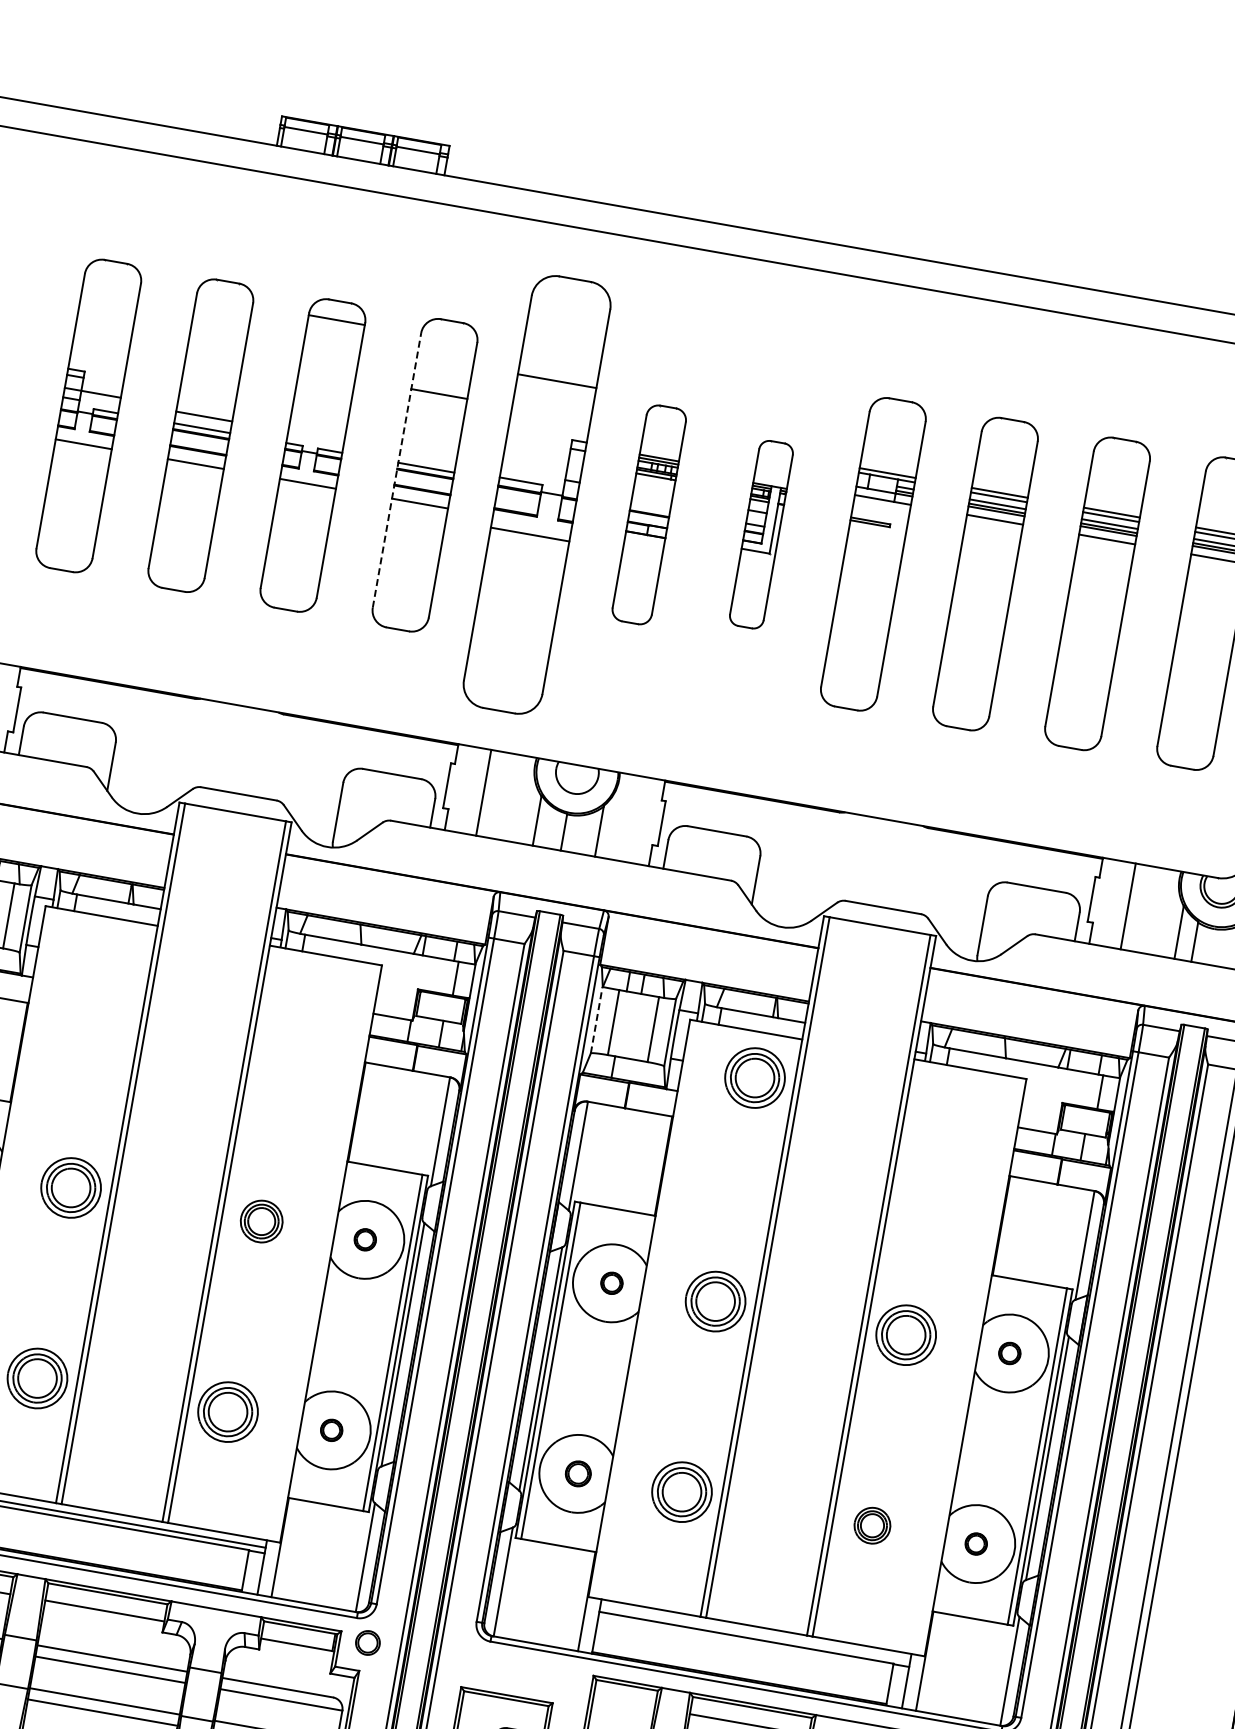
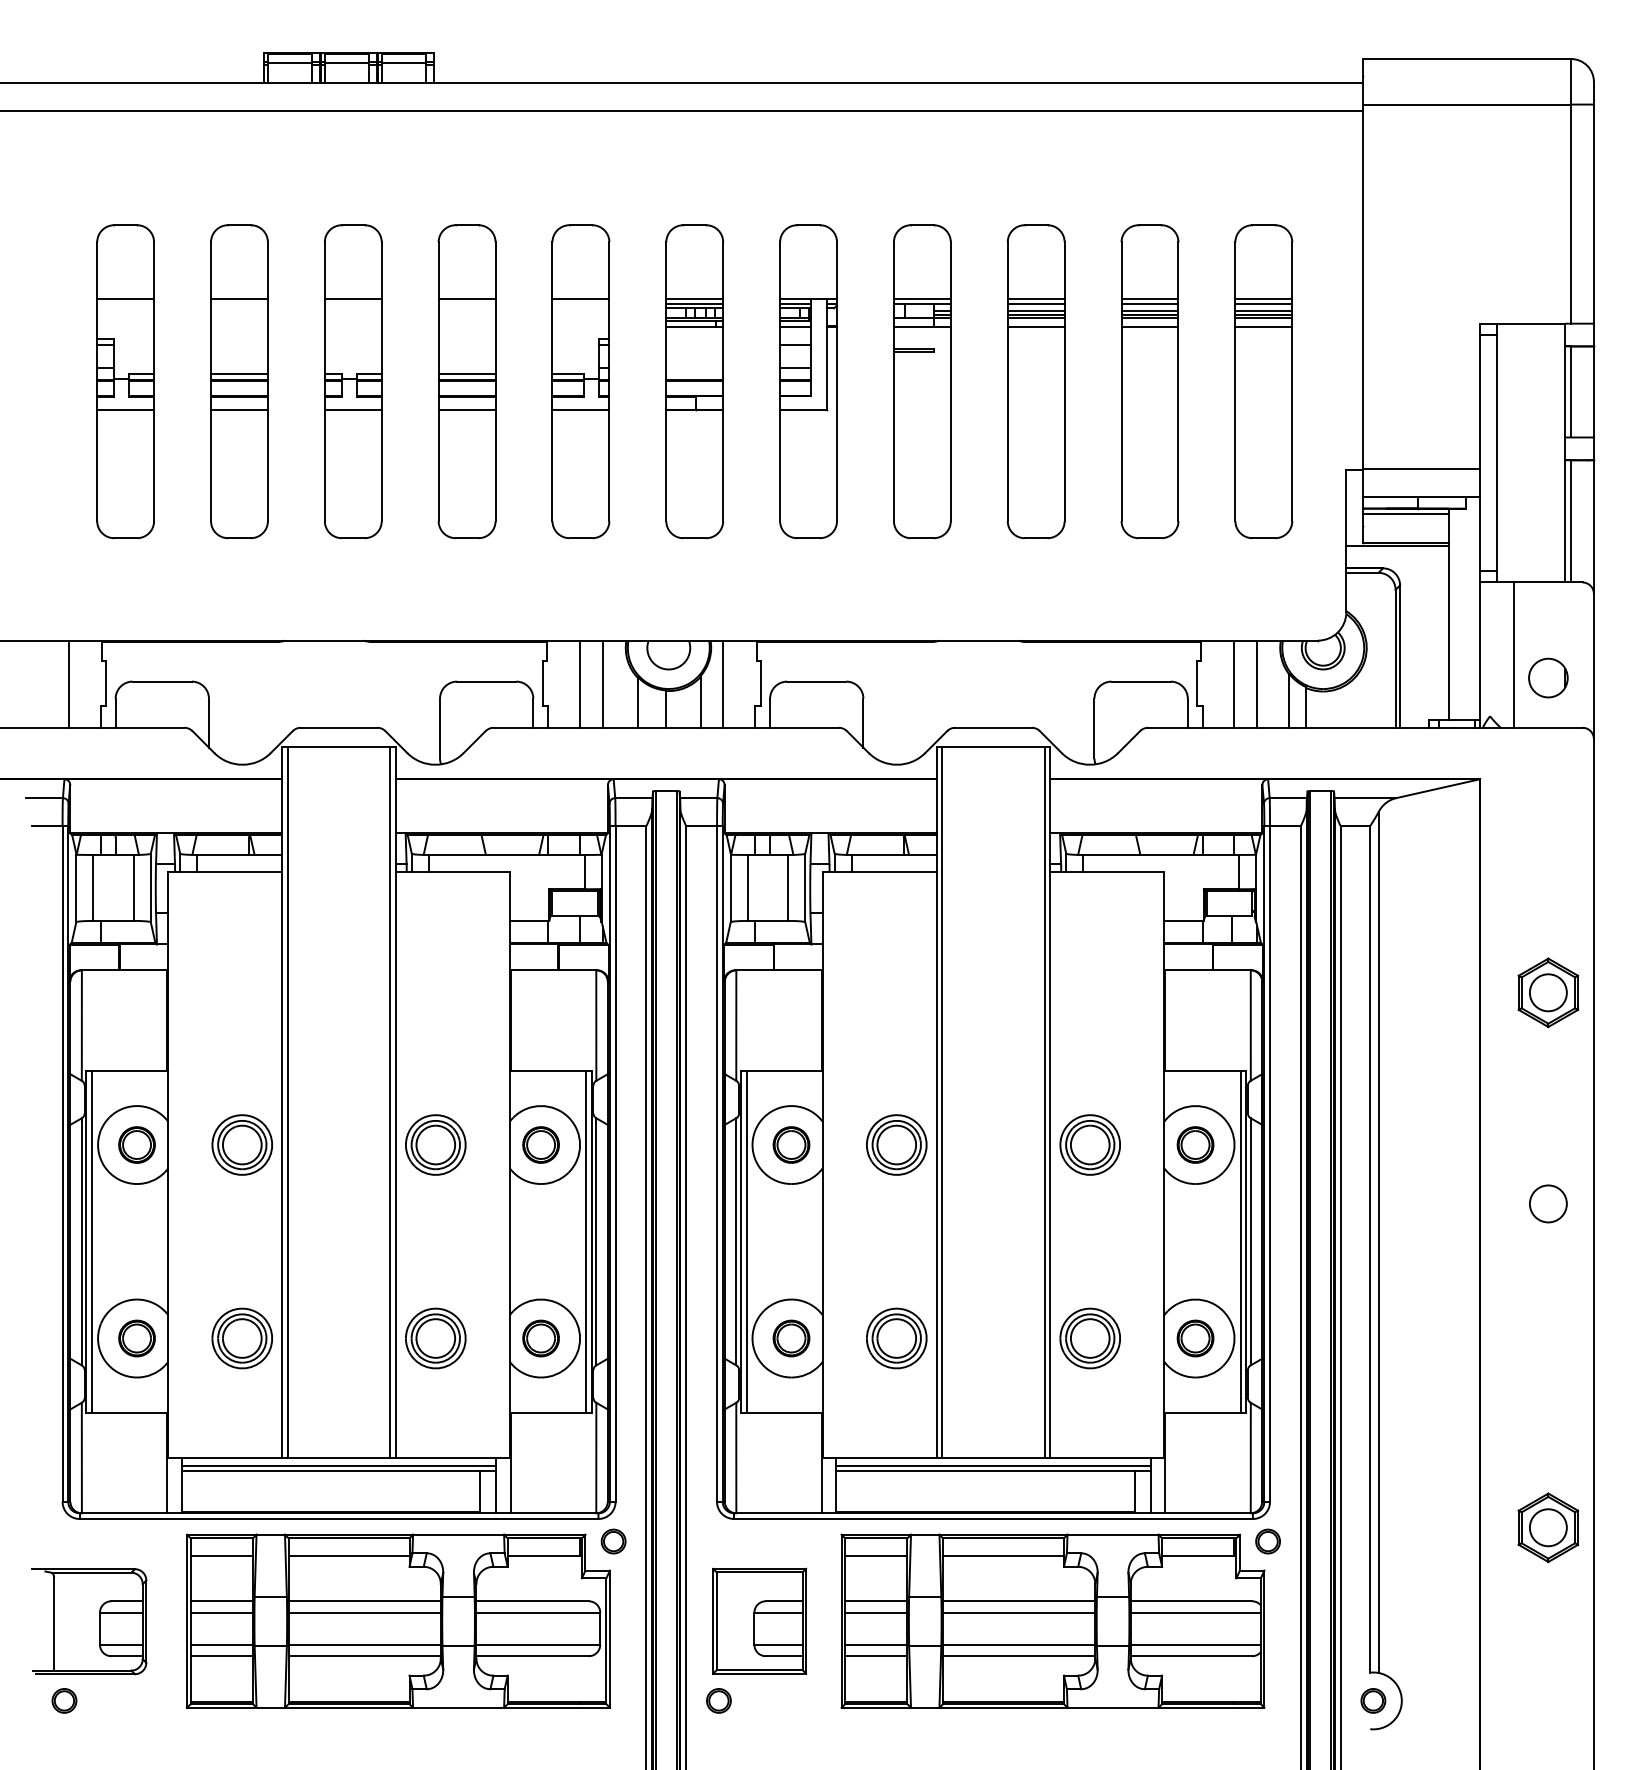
line: (335, 320) -> (352, 299), moved
line: (92, 393) -> (125, 299), moved
line: (204, 416) -> (239, 299), moved
line: (396, 470) -> (438, 381), dashed -> solid
part: (536, 494) -> (580, 381), size x0.71
part: (649, 514) -> (694, 381), size x1.43
part: (761, 534) -> (808, 381), size x1.67
line: (505, 796) -> (602, 683), added
line: (625, 817) -> (723, 683), added
line: (1151, 909) -> (1257, 683), added
line: (596, 1020) -> (730, 888), dashed -> solid
part: (754, 1077) -> (896, 917), removed
part: (261, 1220) -> (435, 1144), size x1.43
part: (364, 1239) -> (540, 1144), size x1.67
part: (612, 1282) -> (791, 1144), size x1.67
part: (1009, 1352) -> (1195, 1144), size x1.67
part: (331, 1430) -> (540, 1338), size x1.67
part: (578, 1473) -> (791, 1338), size x1.43
part: (871, 1525) -> (1089, 1338), size x1.67
part: (976, 1544) -> (1195, 1338), size x1.67
line: (755, 1634) -> (993, 1465), added
line: (624, 1702) -> (876, 1555), added

